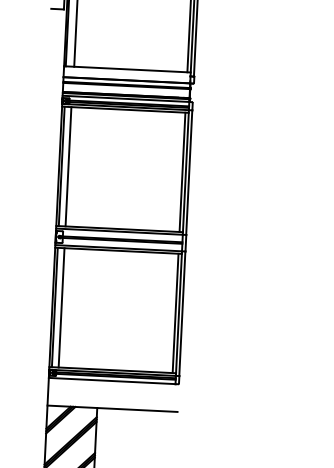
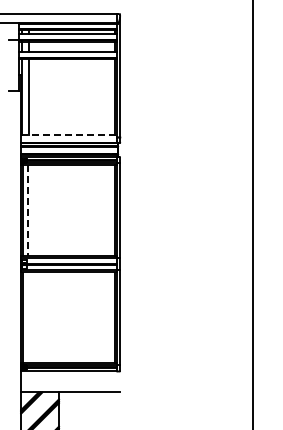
line: (127, 69) -> (69, 134), solid -> dashed
line: (68, 168) -> (28, 211), solid -> dashed
line: (61, 307) -> (28, 317), removed

